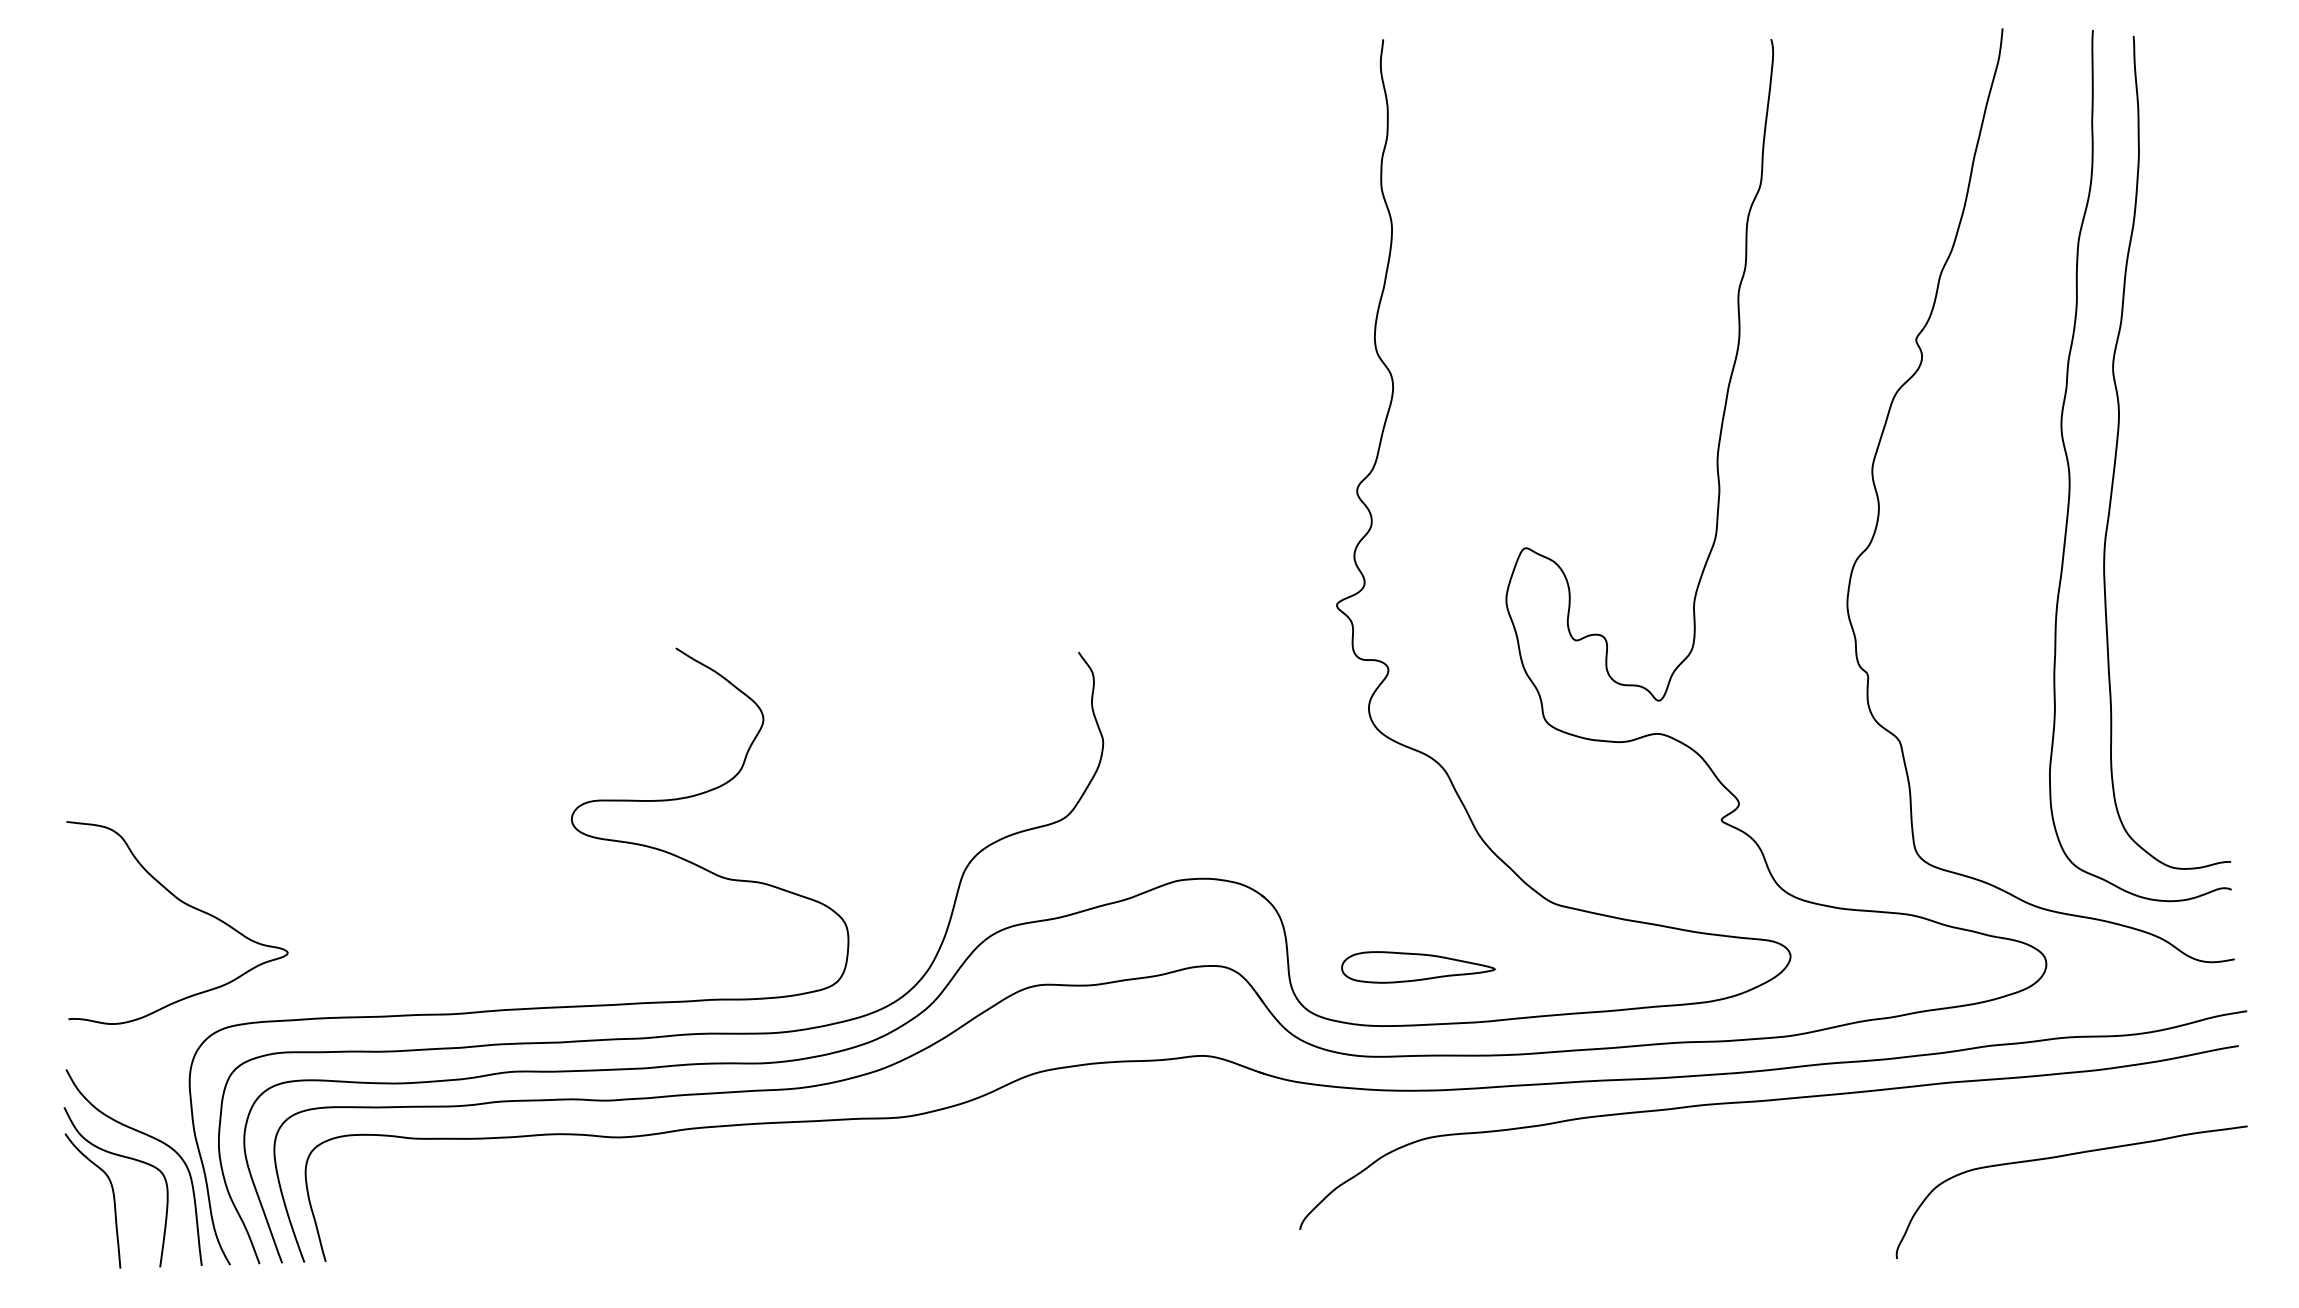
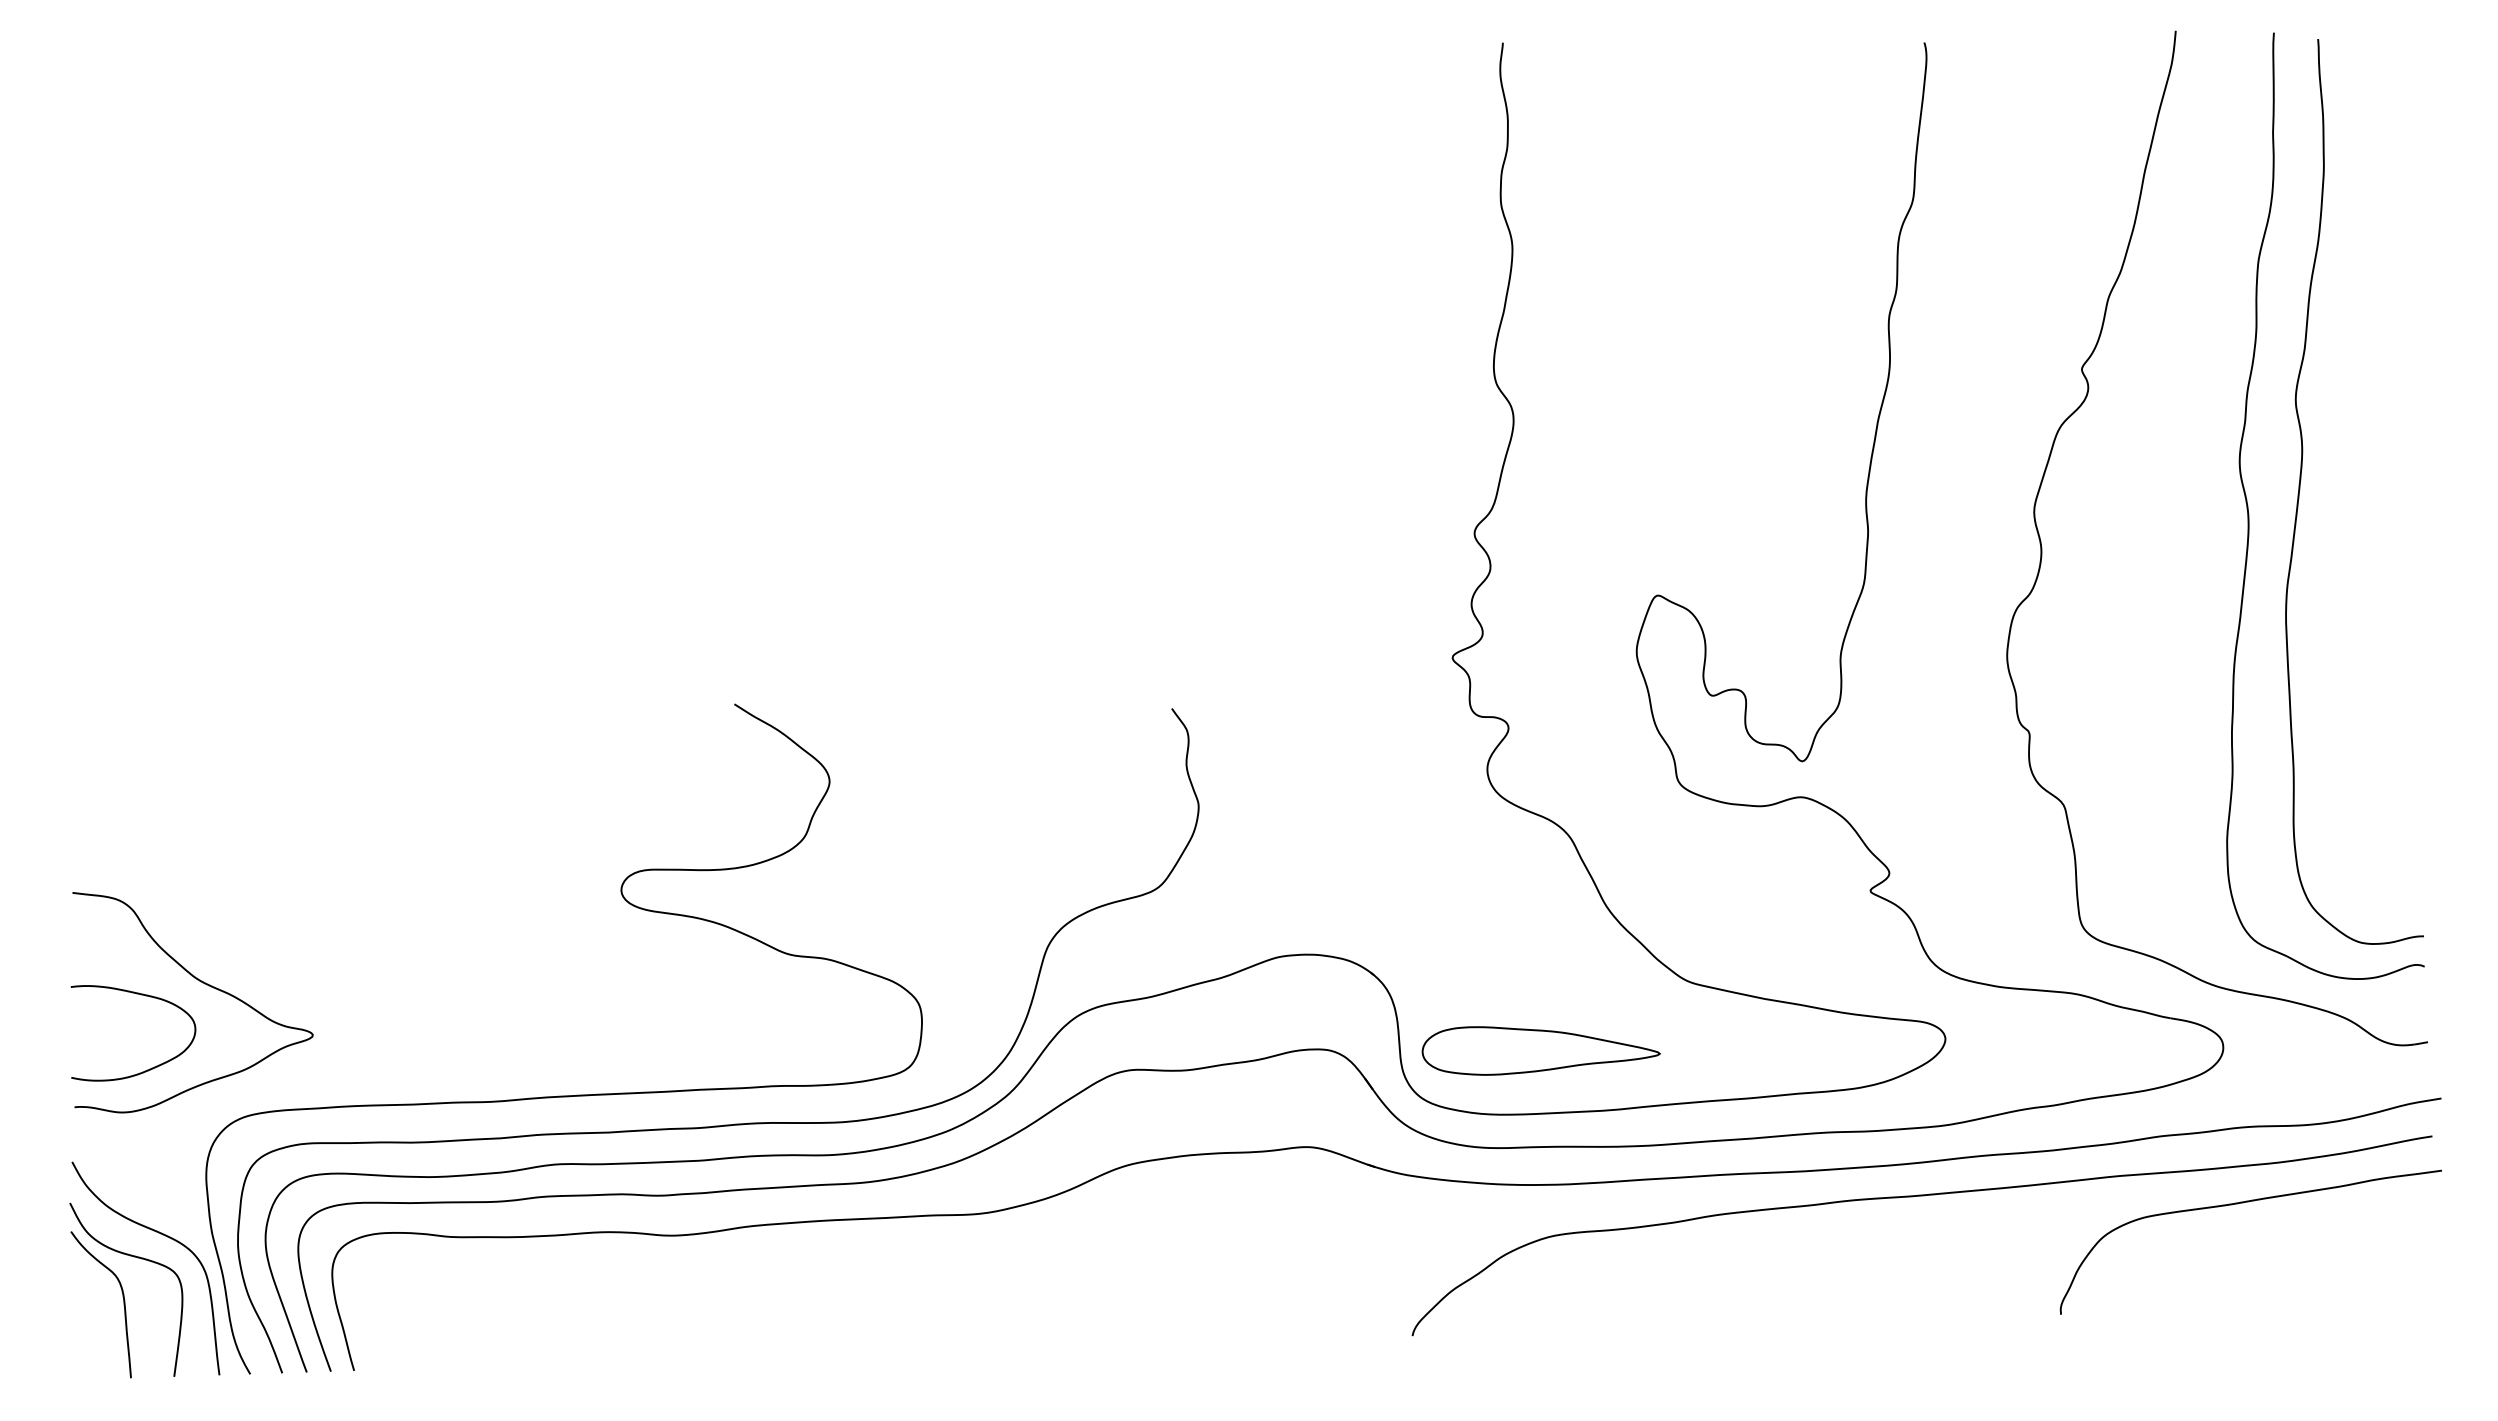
part: (1417, 966) -> (1540, 1050), size x1.43
curve: (137, 983) -> (149, 1068), added
curve: (2064, 1156) -> (2243, 1203), moved

